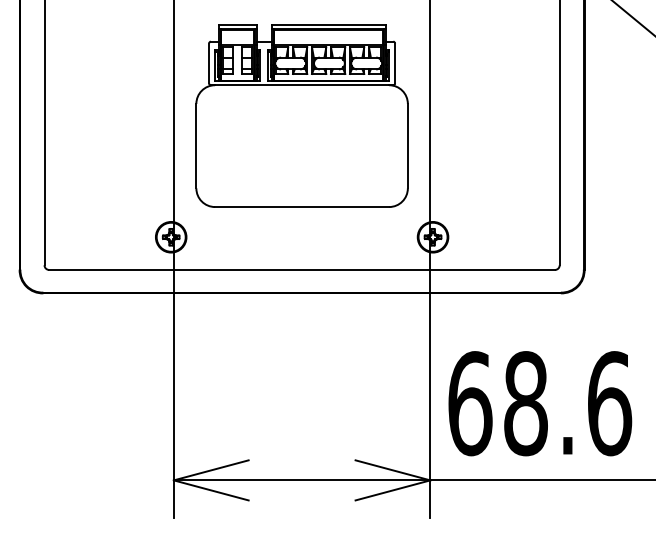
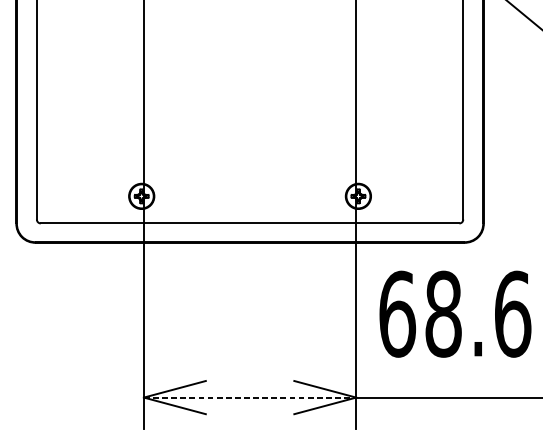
part: (301, 115) -> (249, 95), removed
text: (540, 403) -> (455, 314), moved
line: (302, 480) -> (250, 397), solid -> dashed

